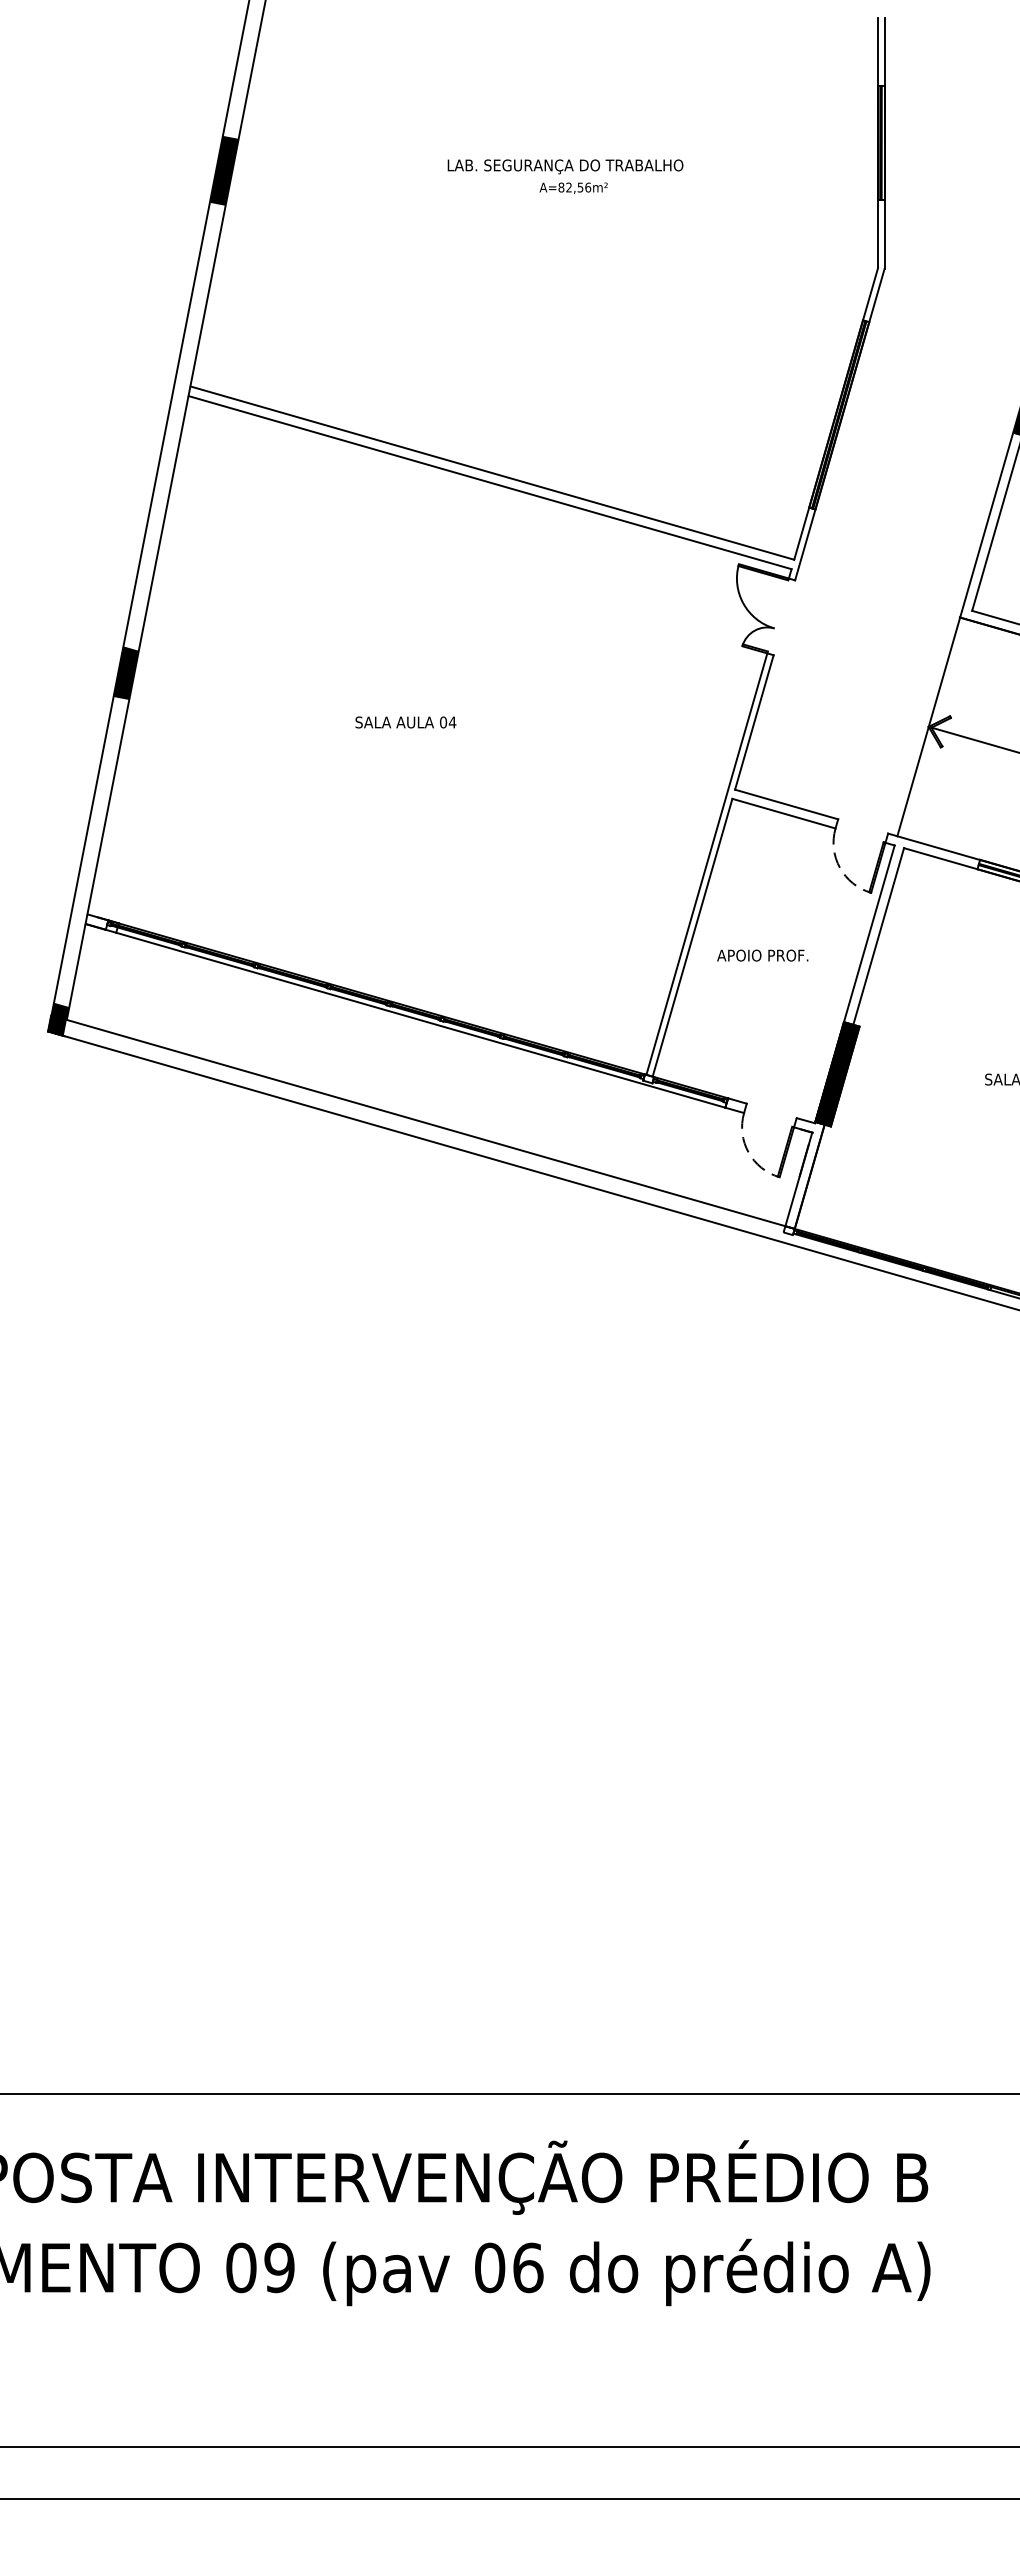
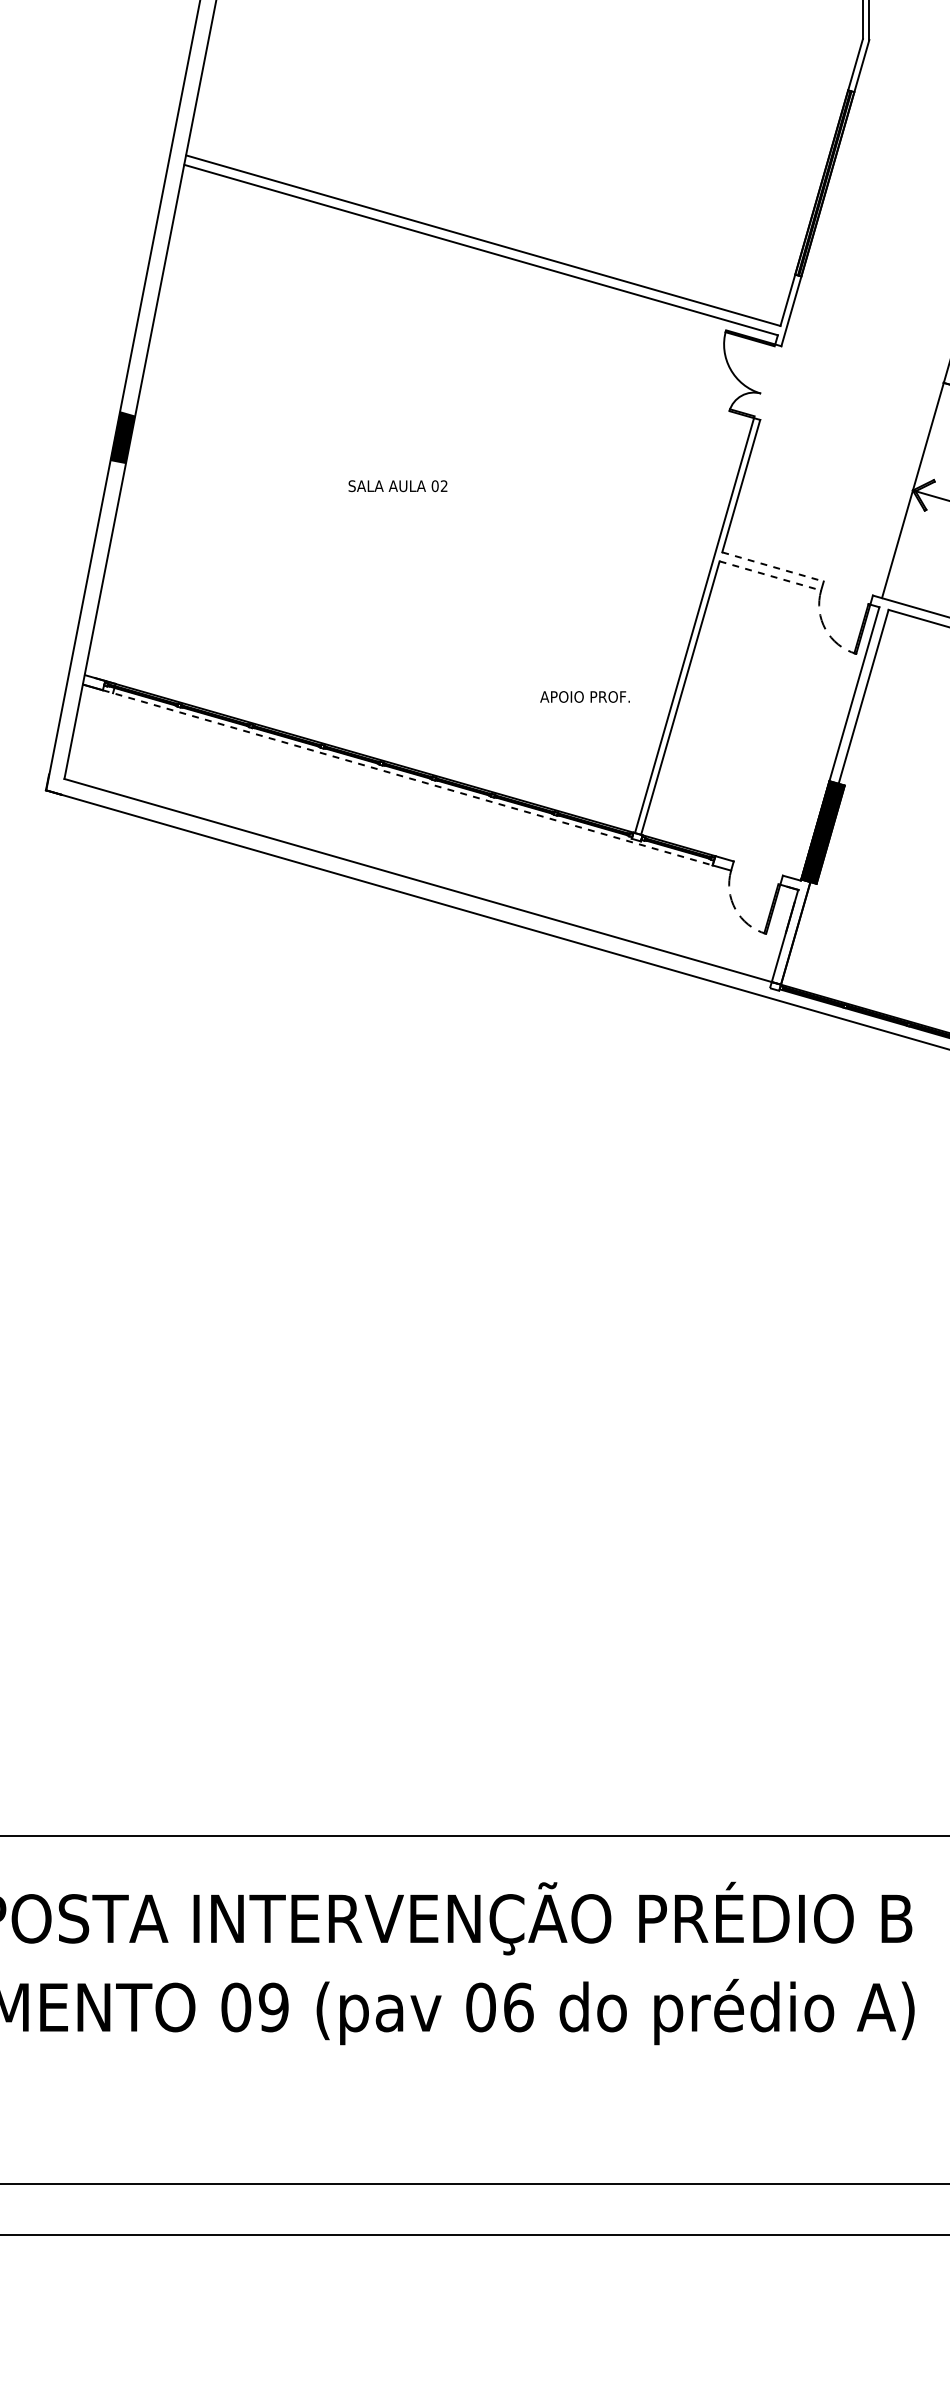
text: (452, 722) -> (444, 486), 04 -> 02
line: (786, 804) -> (772, 566), solid -> dashed
line: (783, 813) -> (769, 575), solid -> dashed
text: (762, 955) -> (584, 696), moved
fill: (58, 1018) -> (56, 777), removed
line: (416, 1018) -> (408, 777), solid -> dashed

